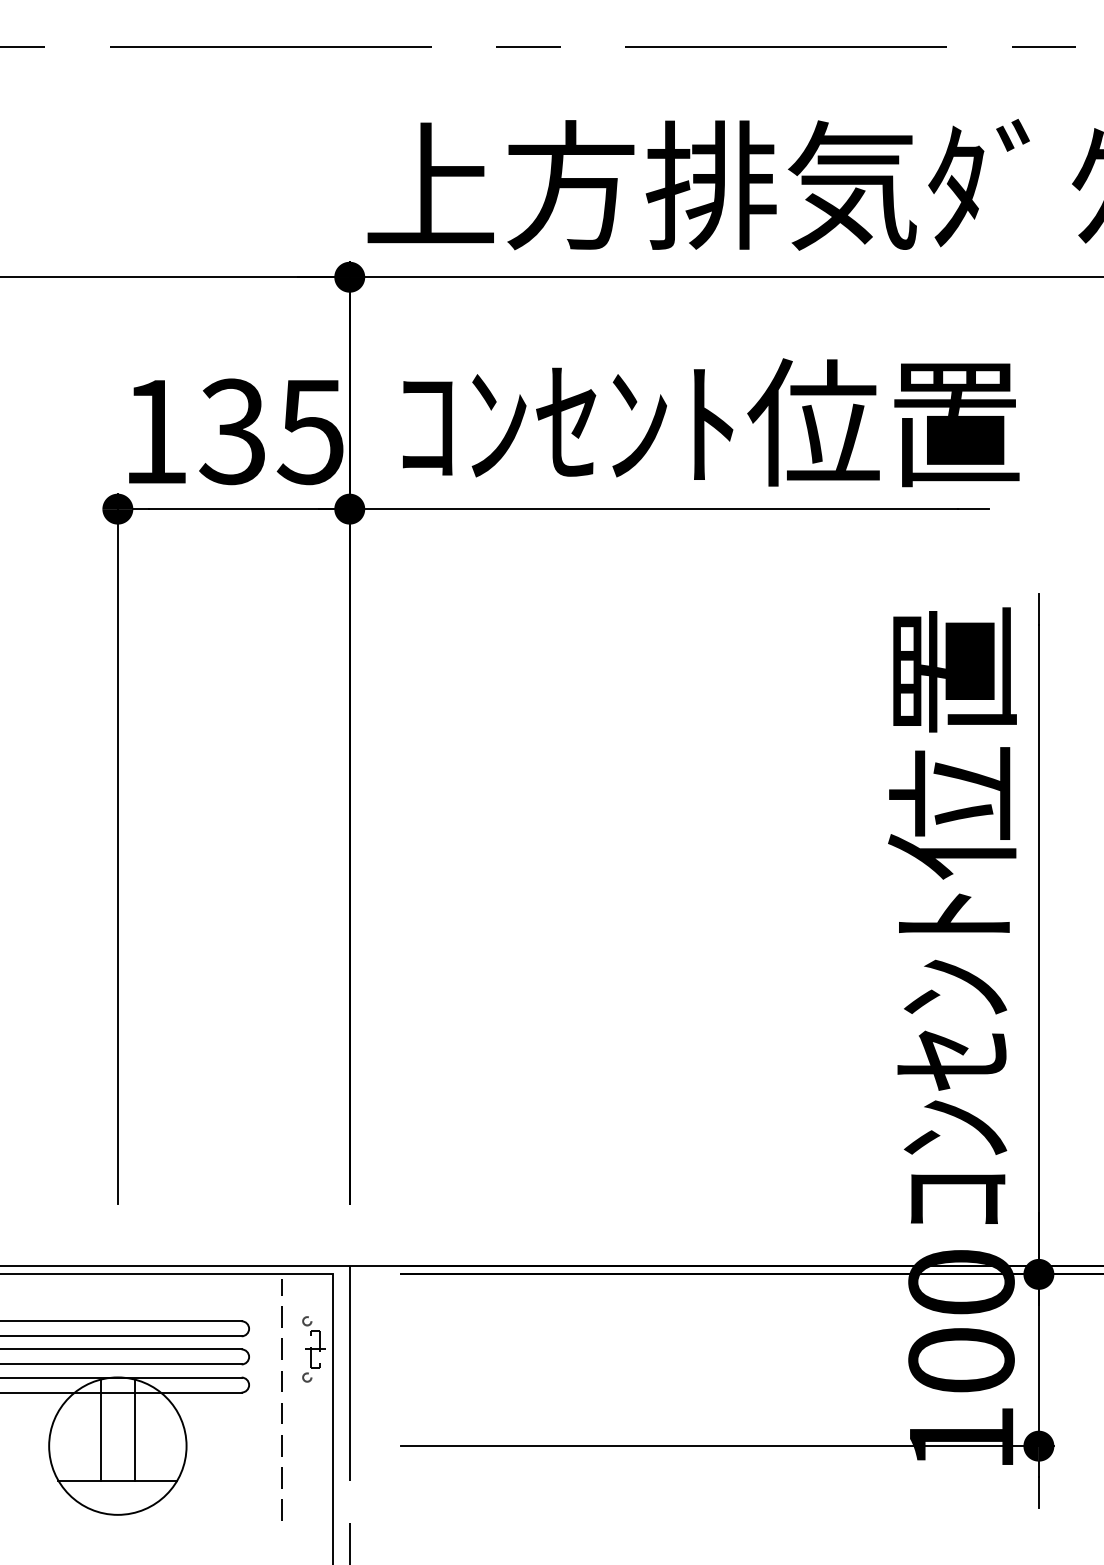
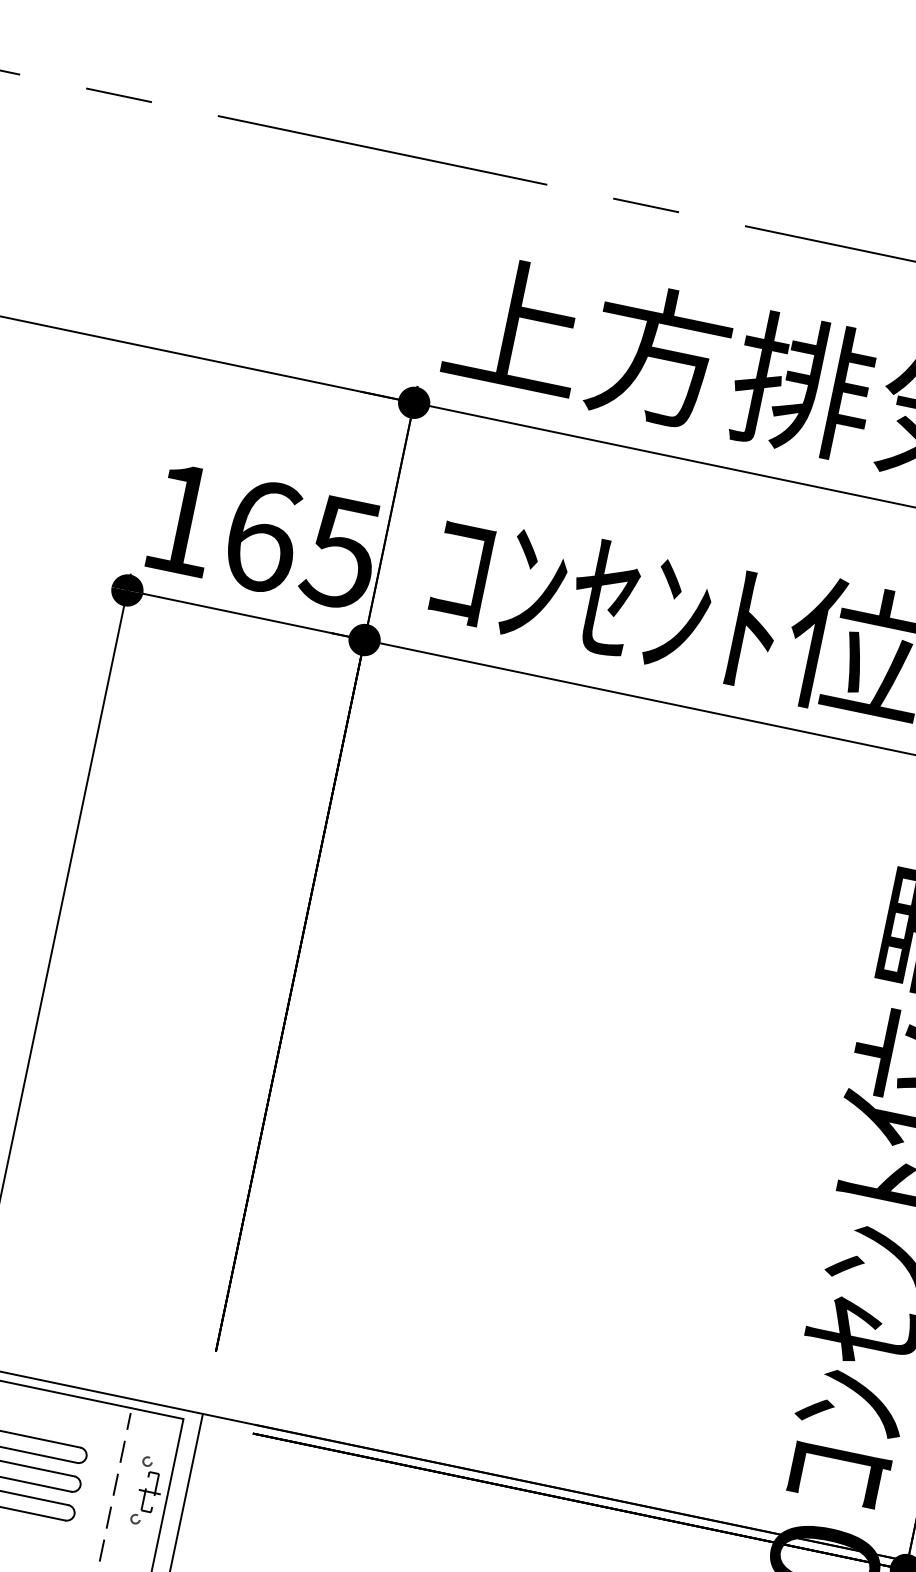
text: (232, 431) -> (261, 535), 135 -> 165

